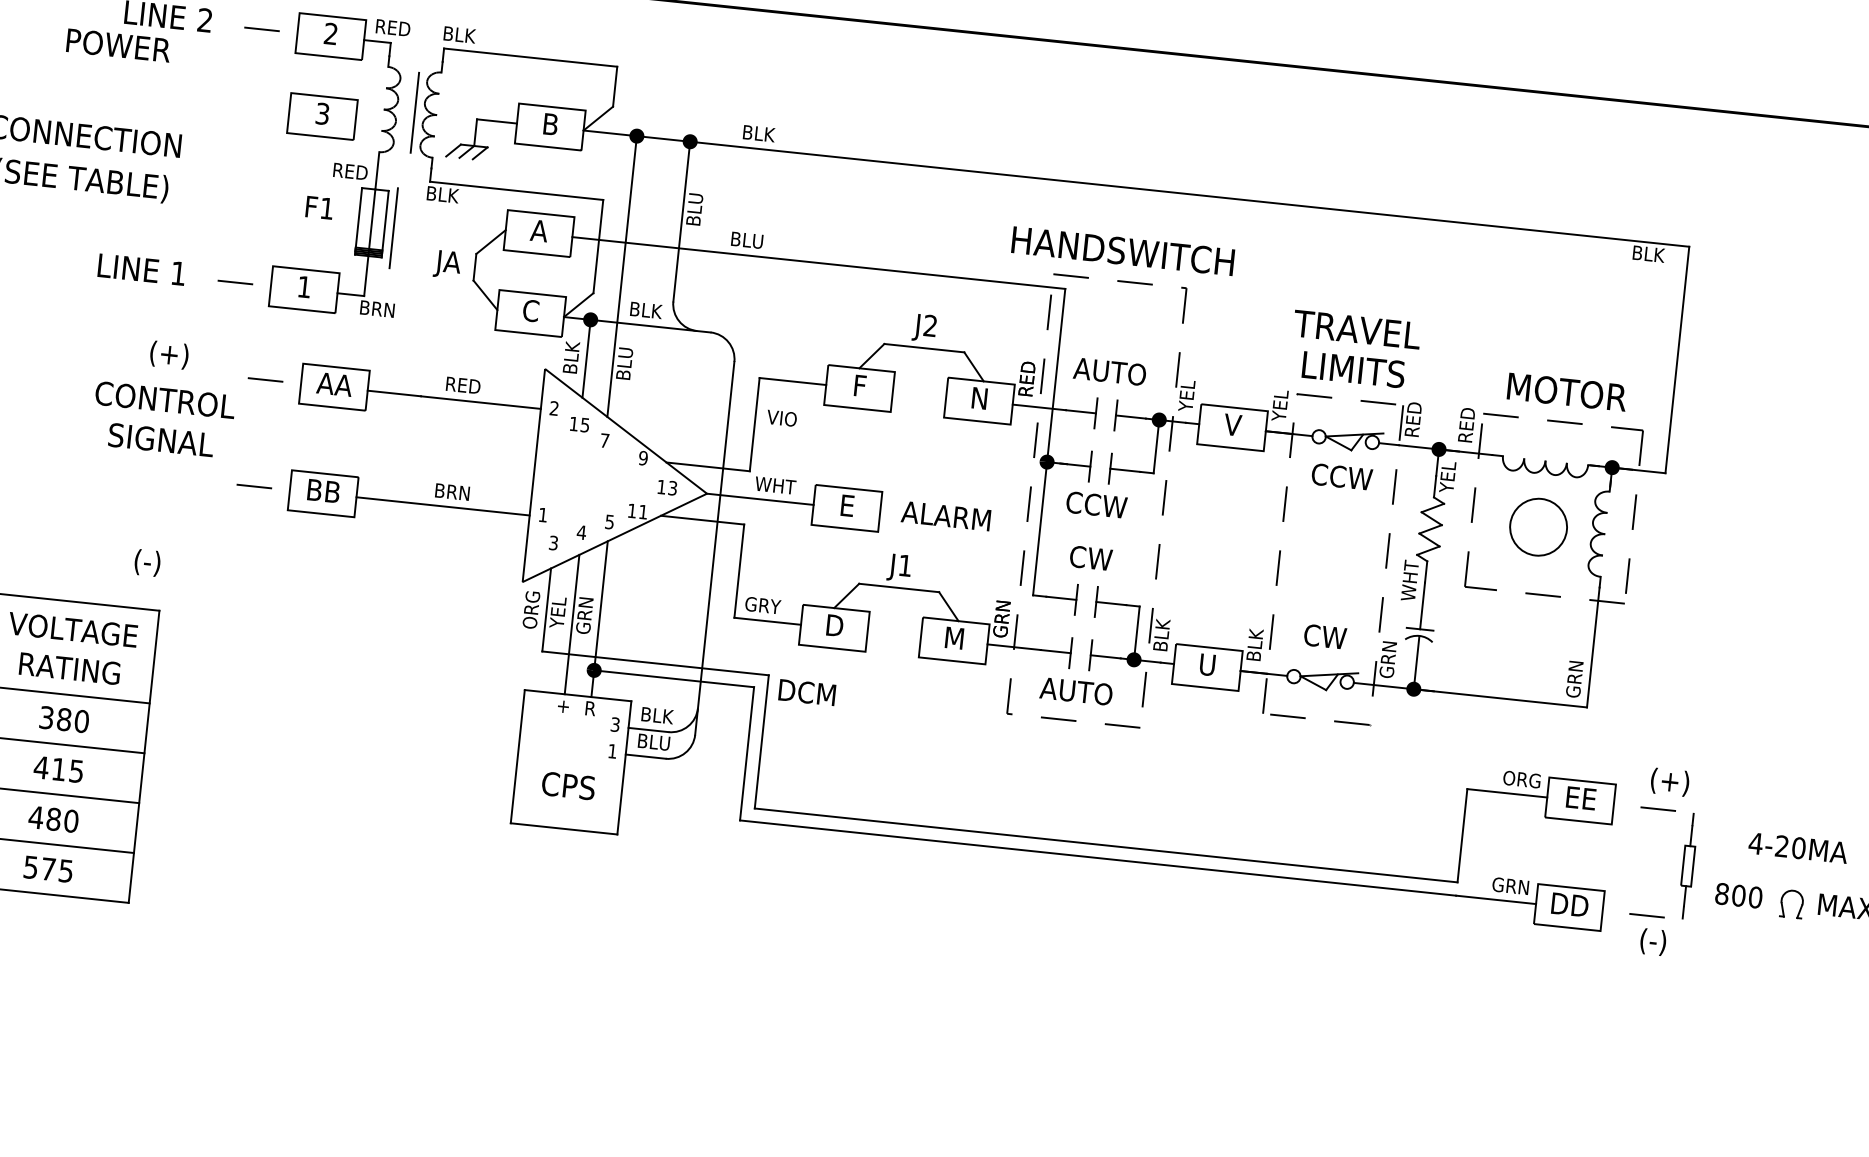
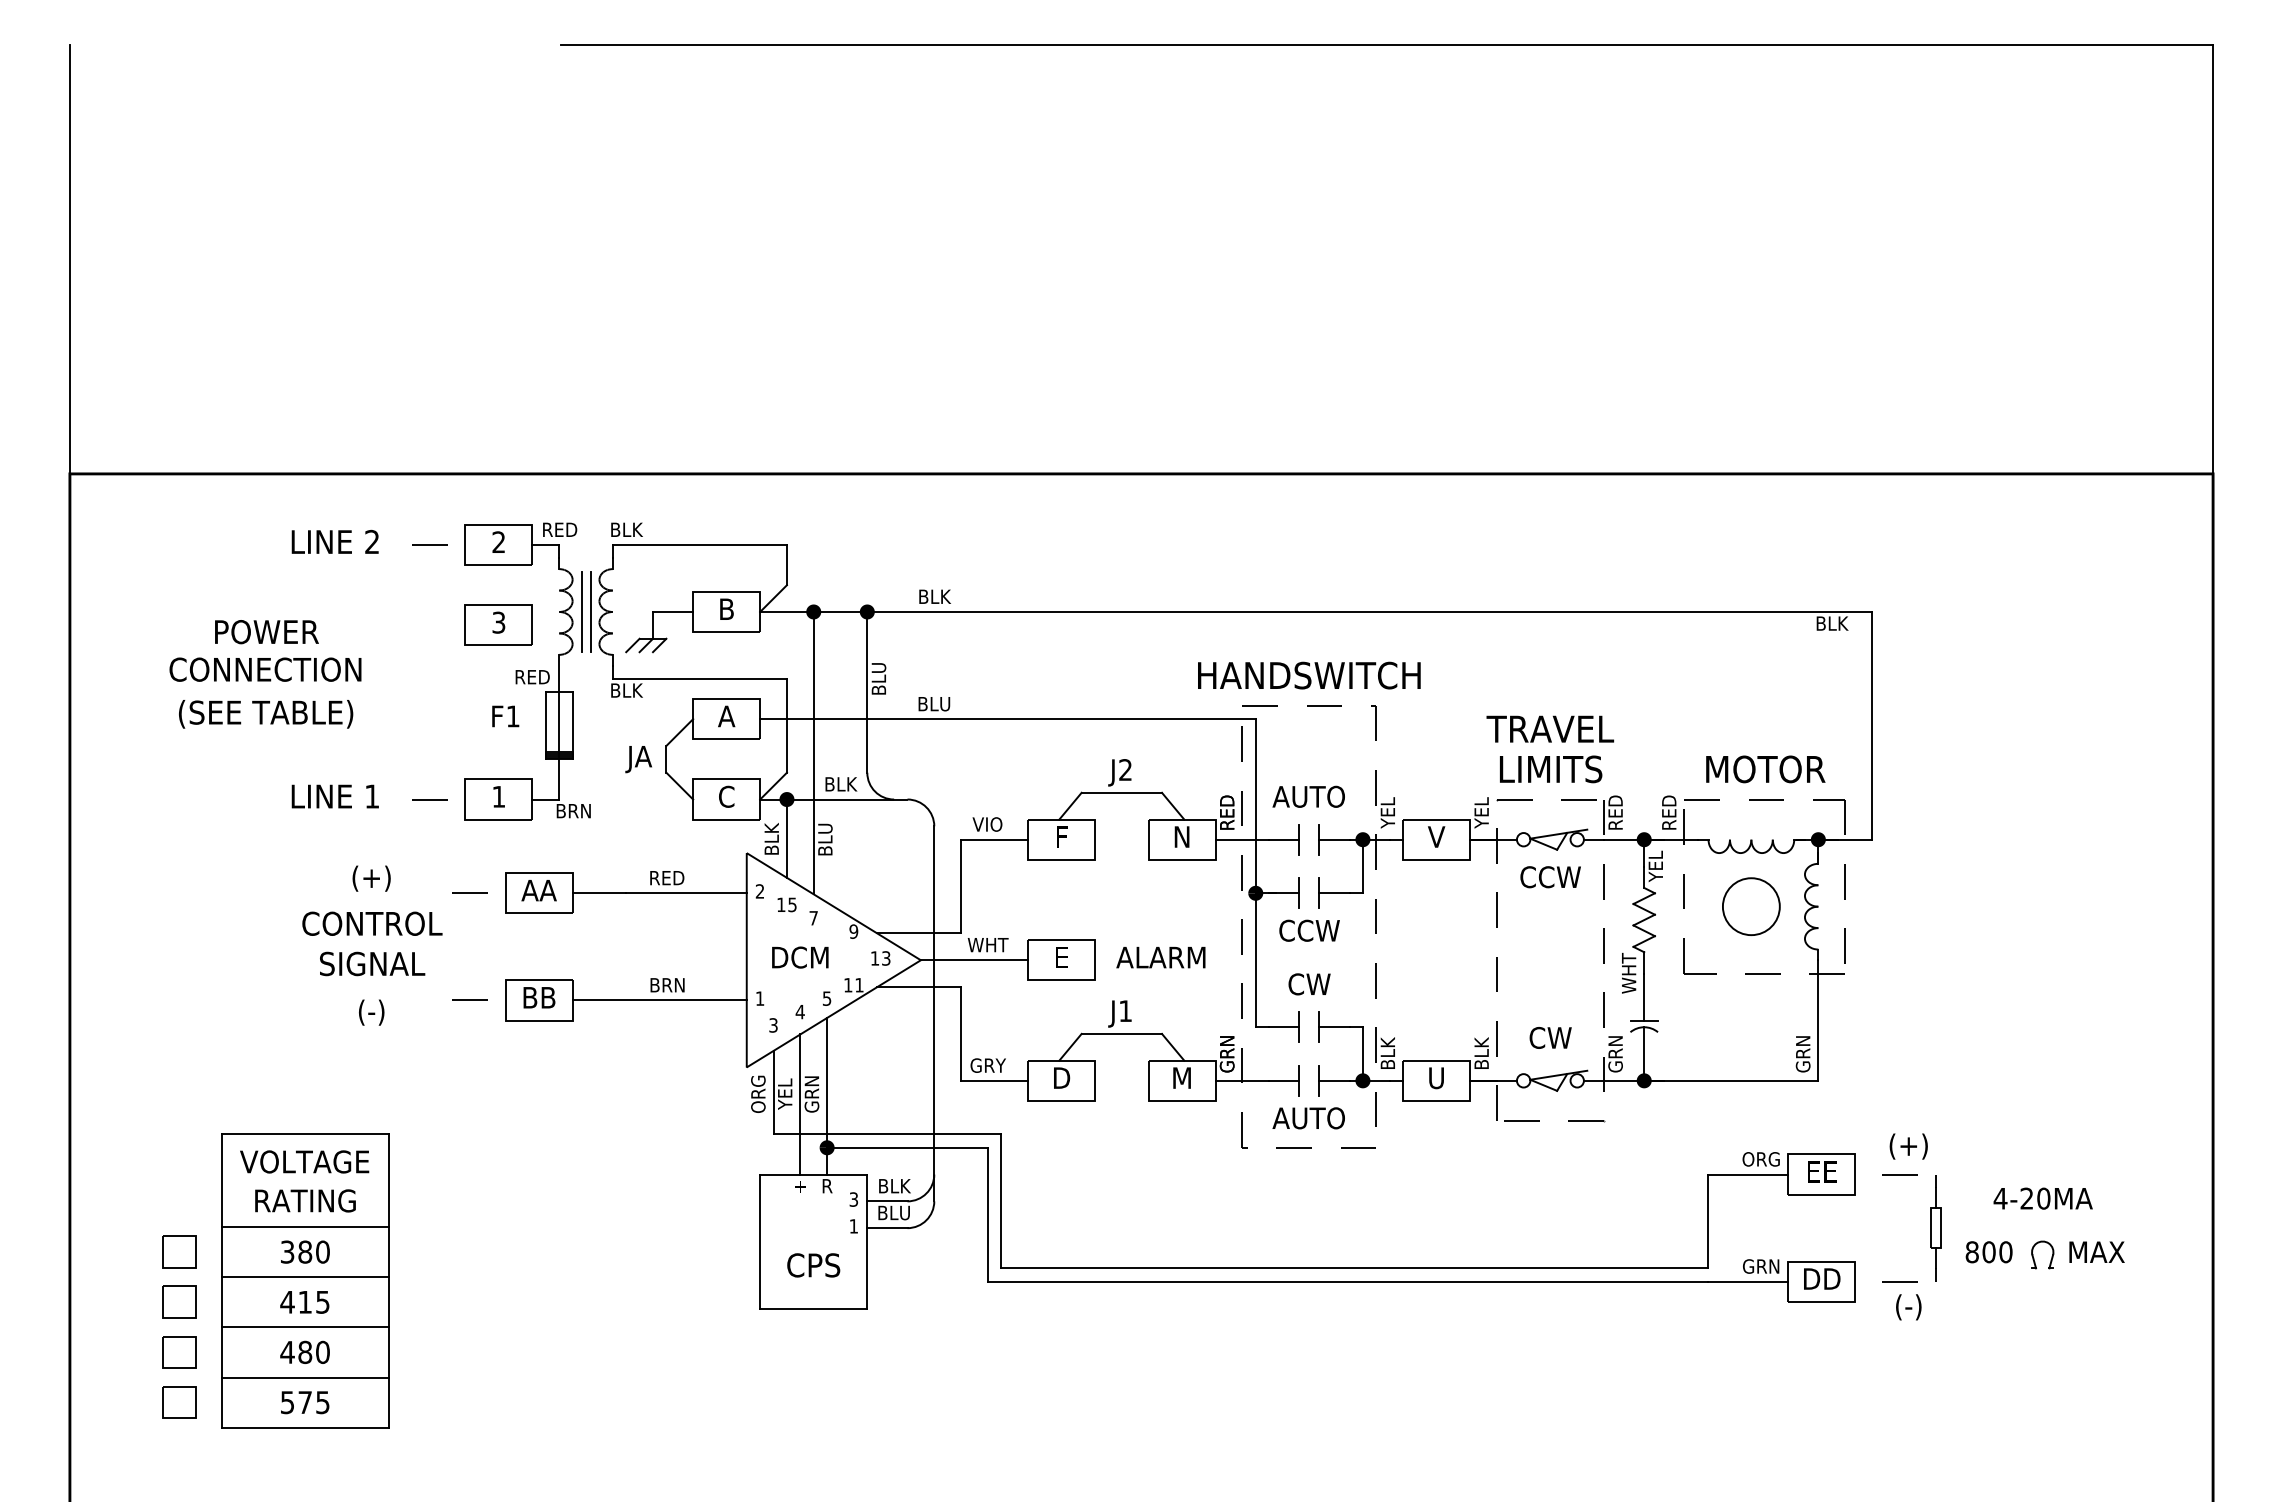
text: (118, 45) -> (266, 632), moved
line: (393, 227) -> (581, 611), moved
text: (781, 418) -> (987, 824), moved
text: (147, 562) -> (371, 1012), moved
text: (807, 692) -> (800, 957), moved

